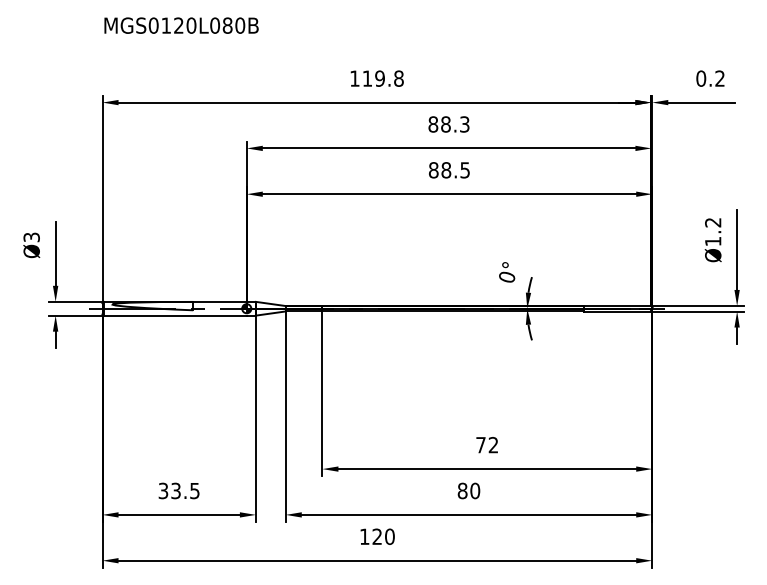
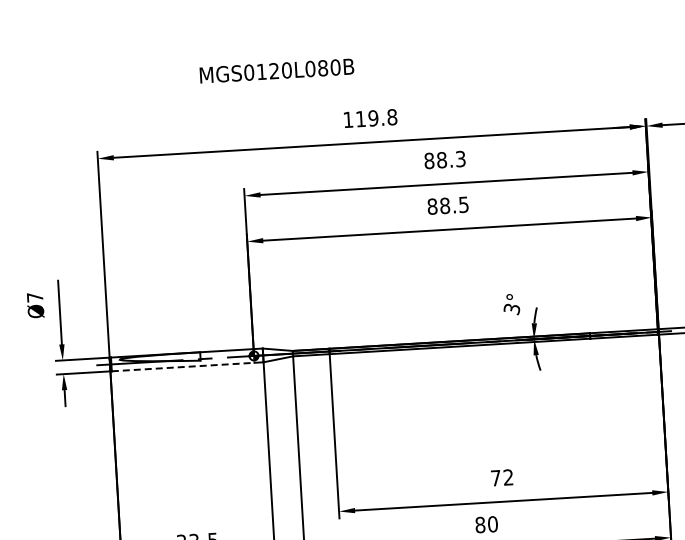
text: (181, 25) -> (276, 70), moved
text: (31, 237) -> (34, 297), Ø3 -> Ø7
text: (506, 277) -> (511, 309), 0° -> 3°
line: (175, 315) -> (183, 366), solid -> dashed

